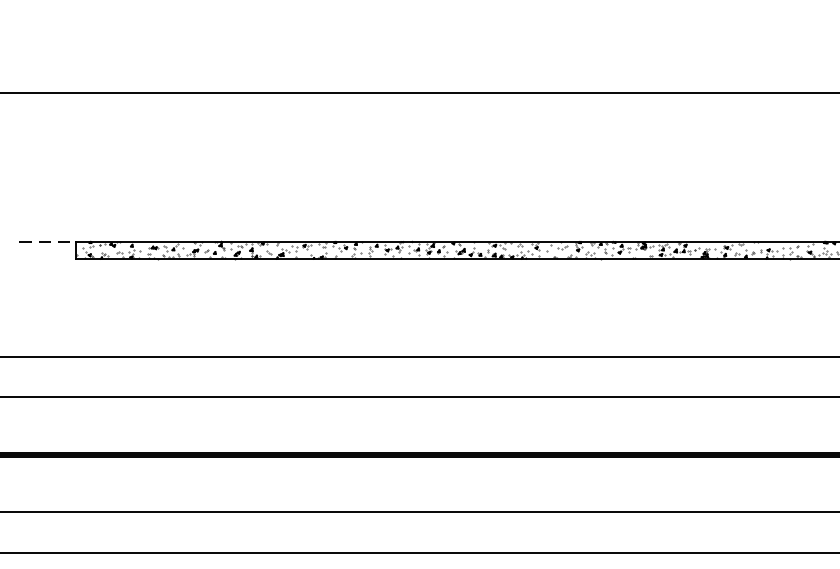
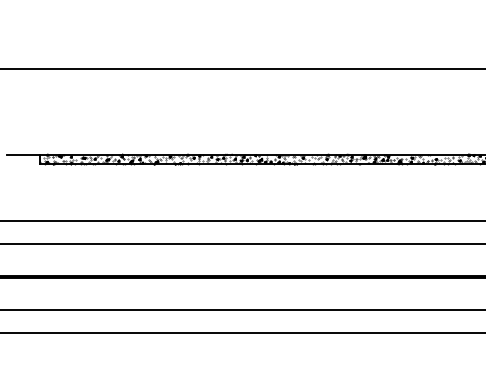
line: (48, 241) -> (23, 154), dashed -> solid

